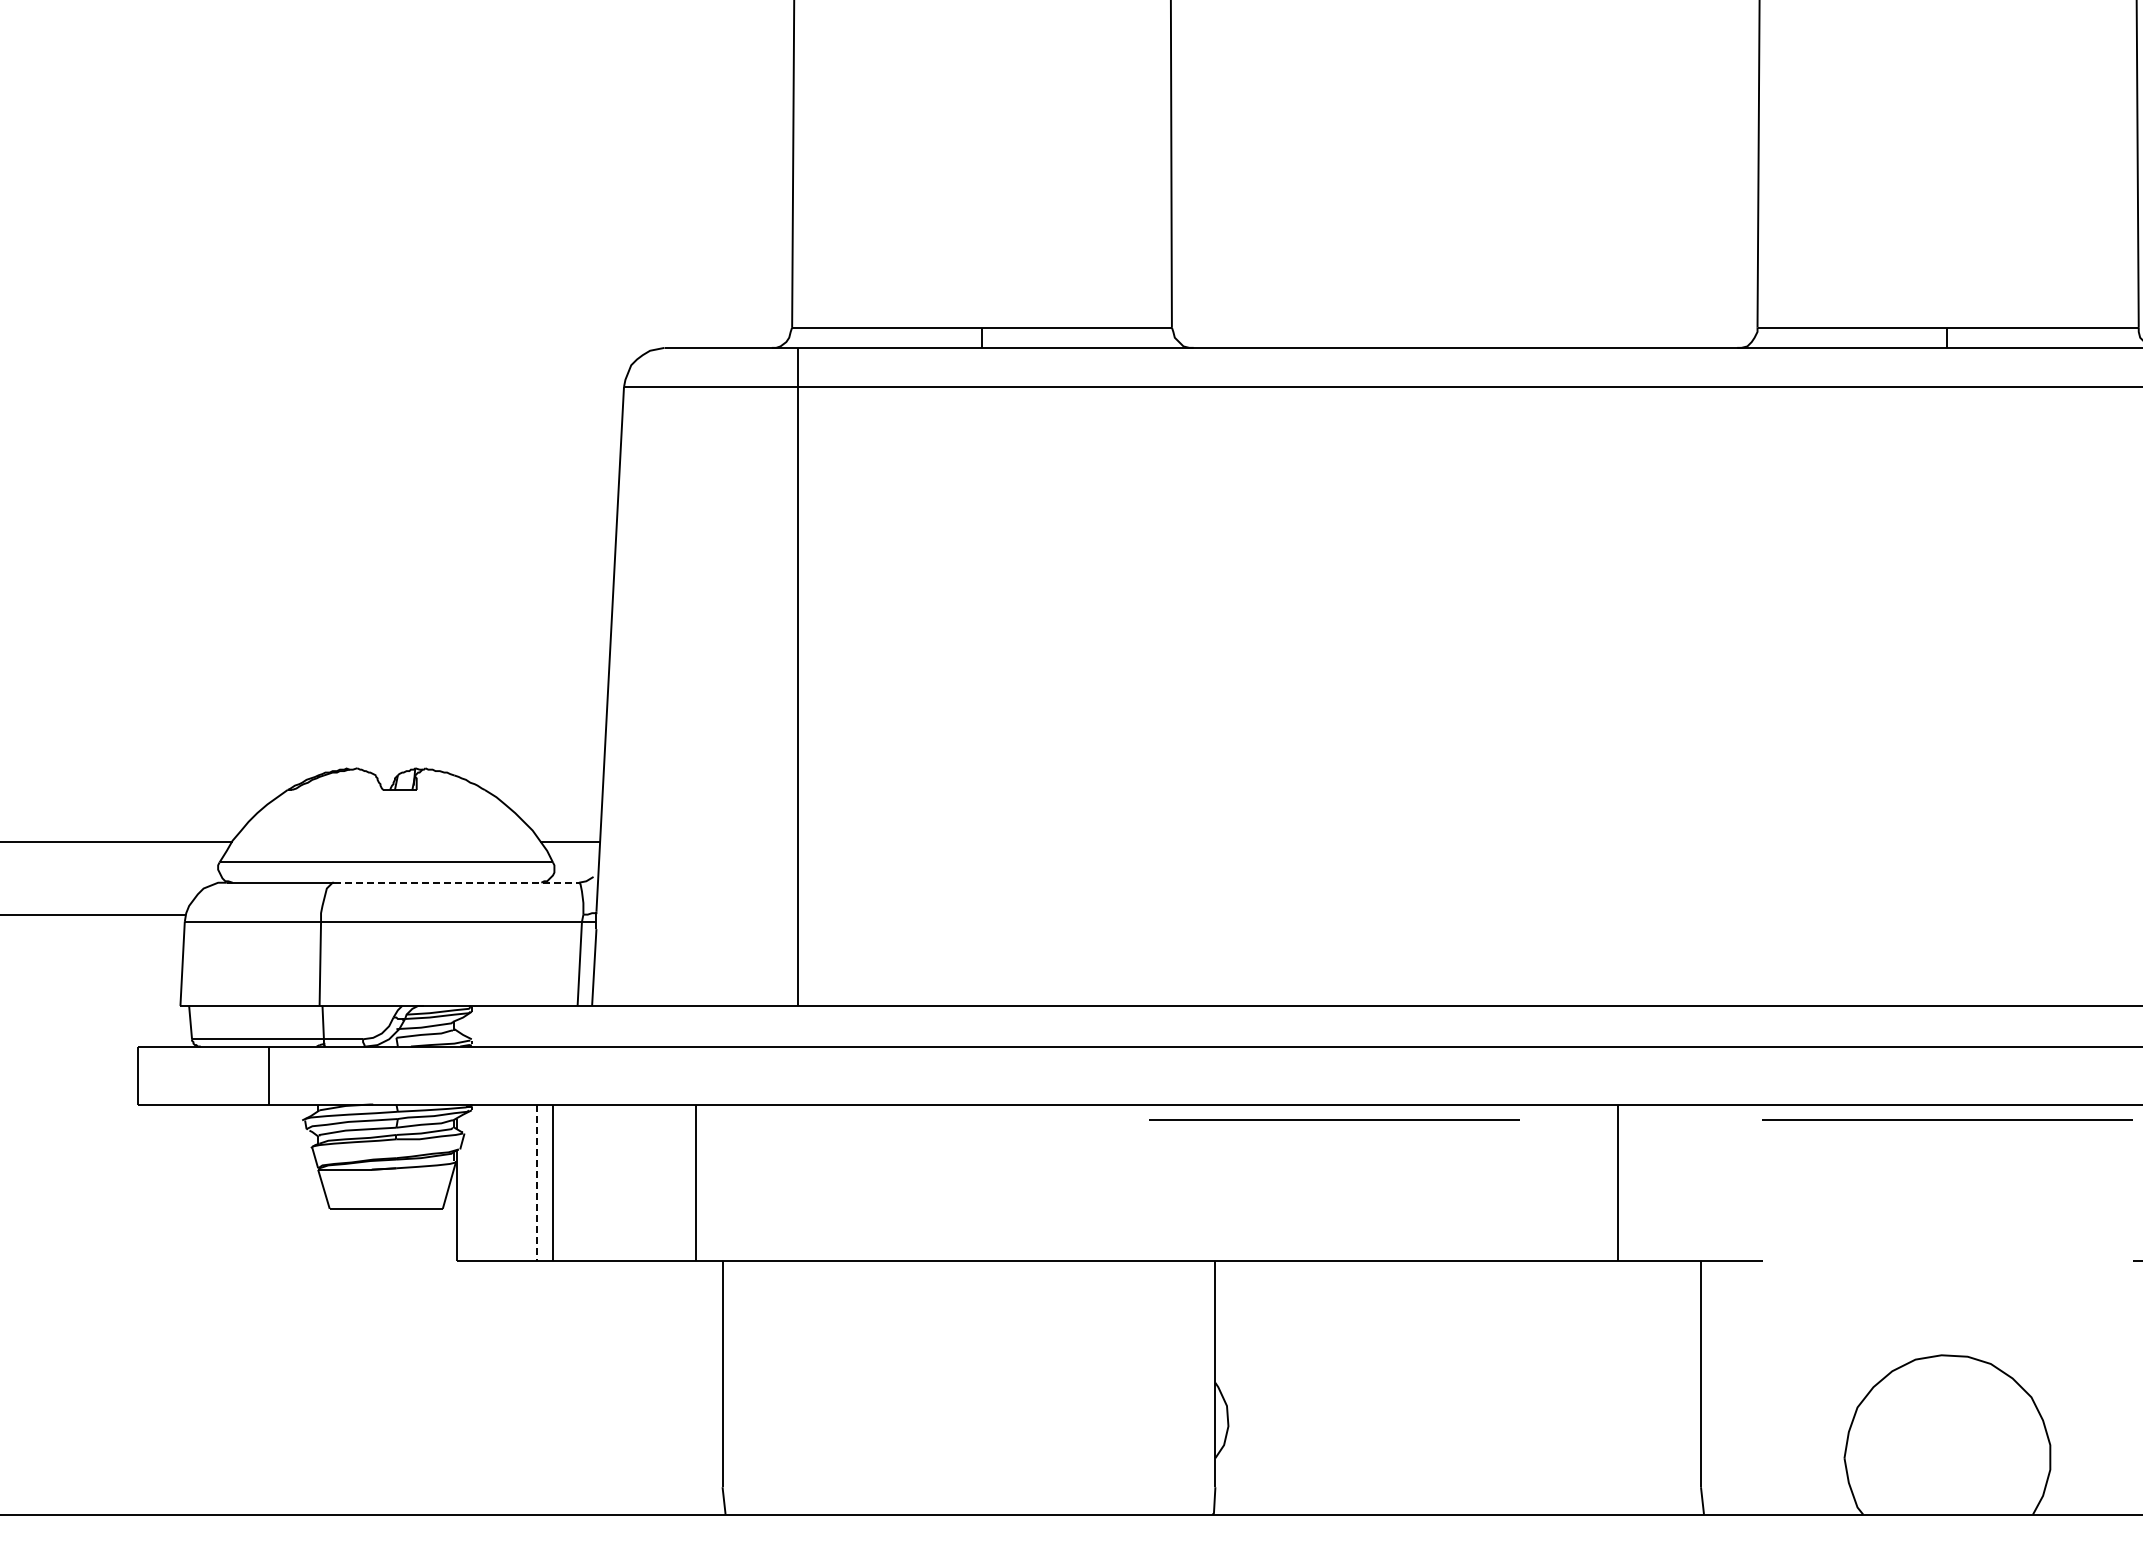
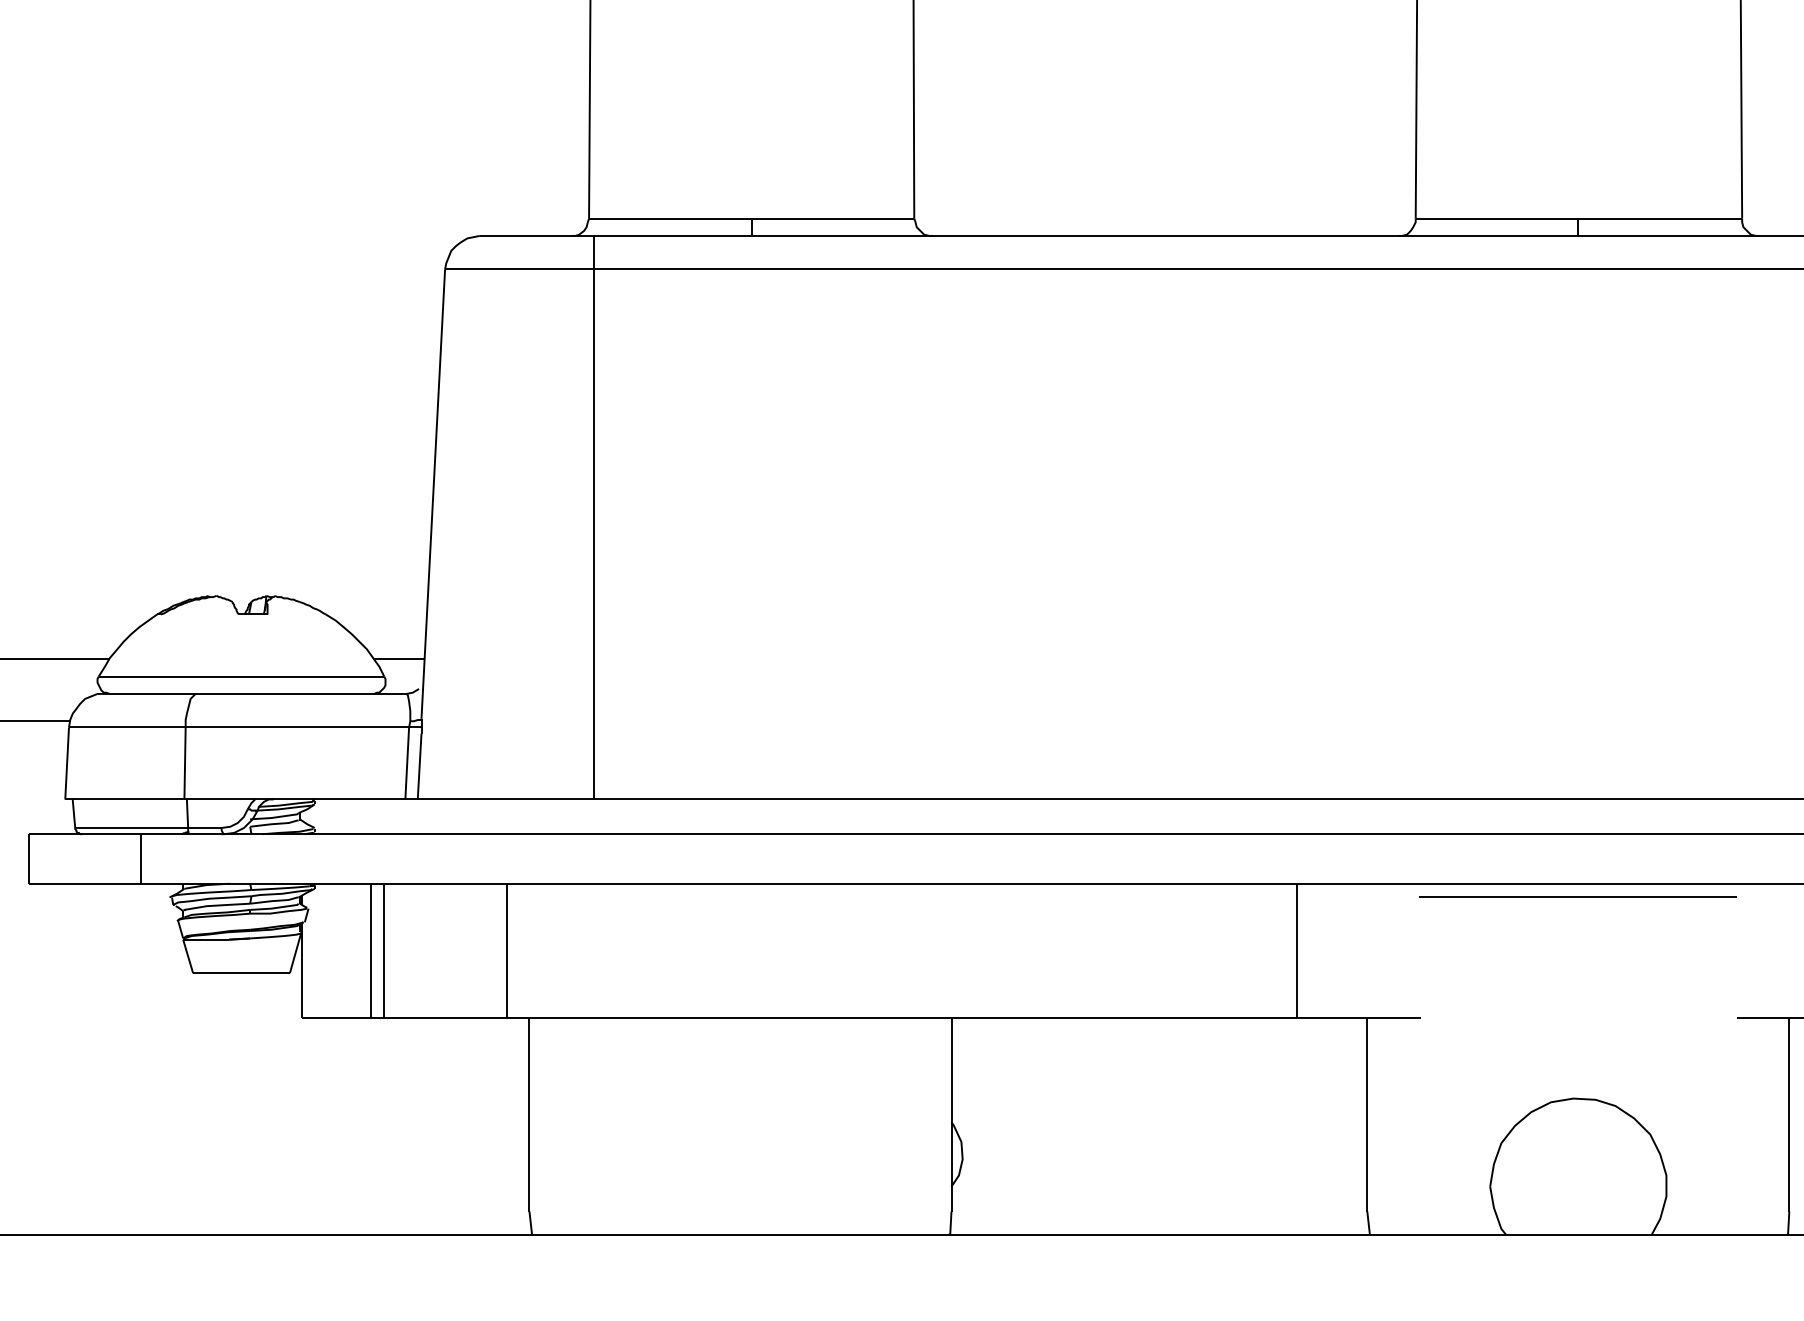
line: (457, 882) -> (302, 693), dashed -> solid
line: (1334, 1119) -> (1053, 896), removed
line: (537, 1183) -> (371, 951), dashed -> solid

